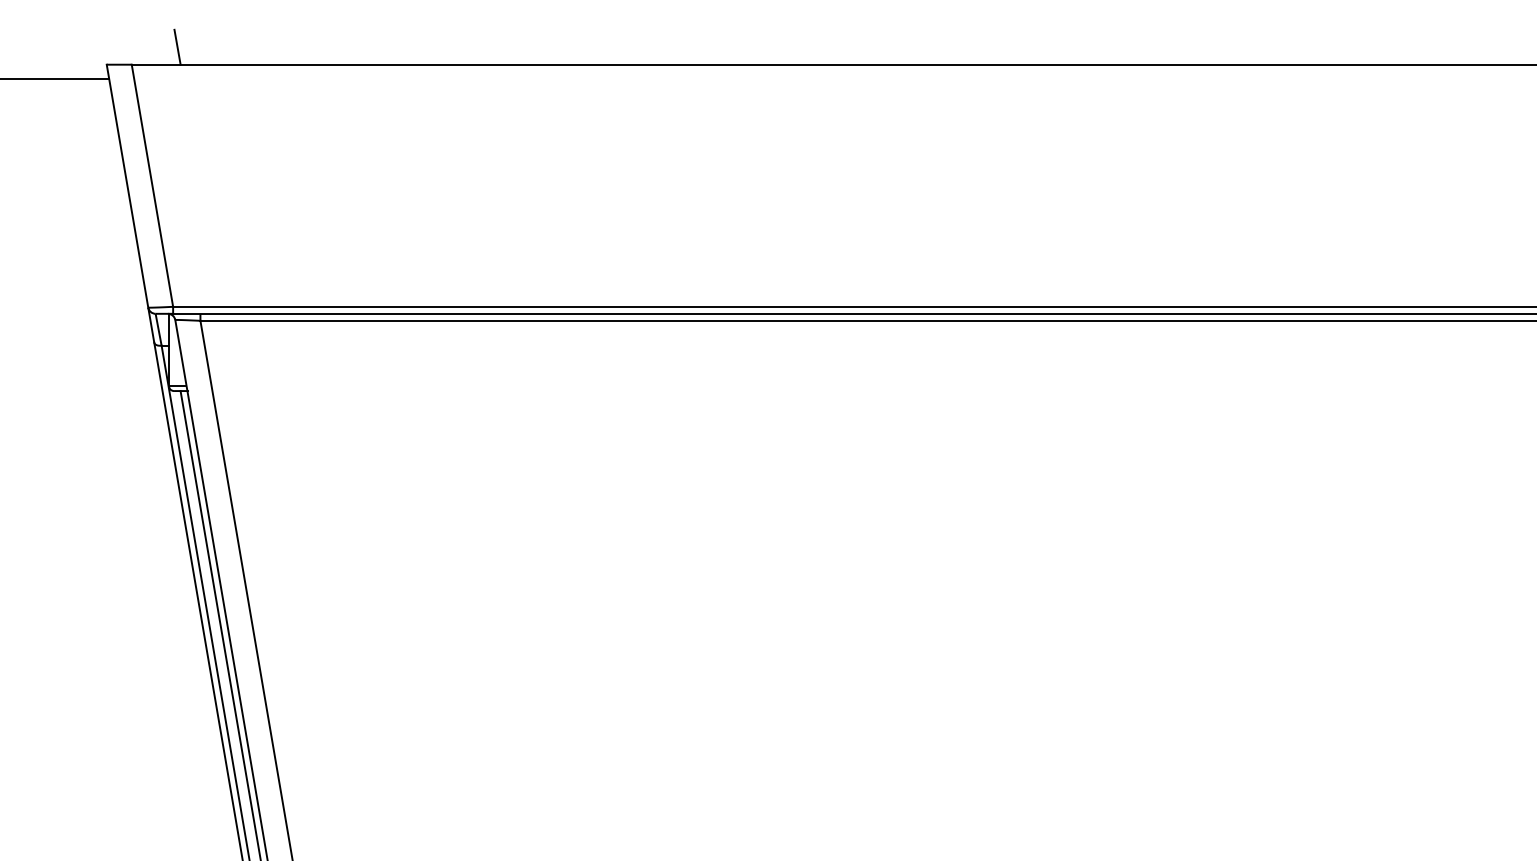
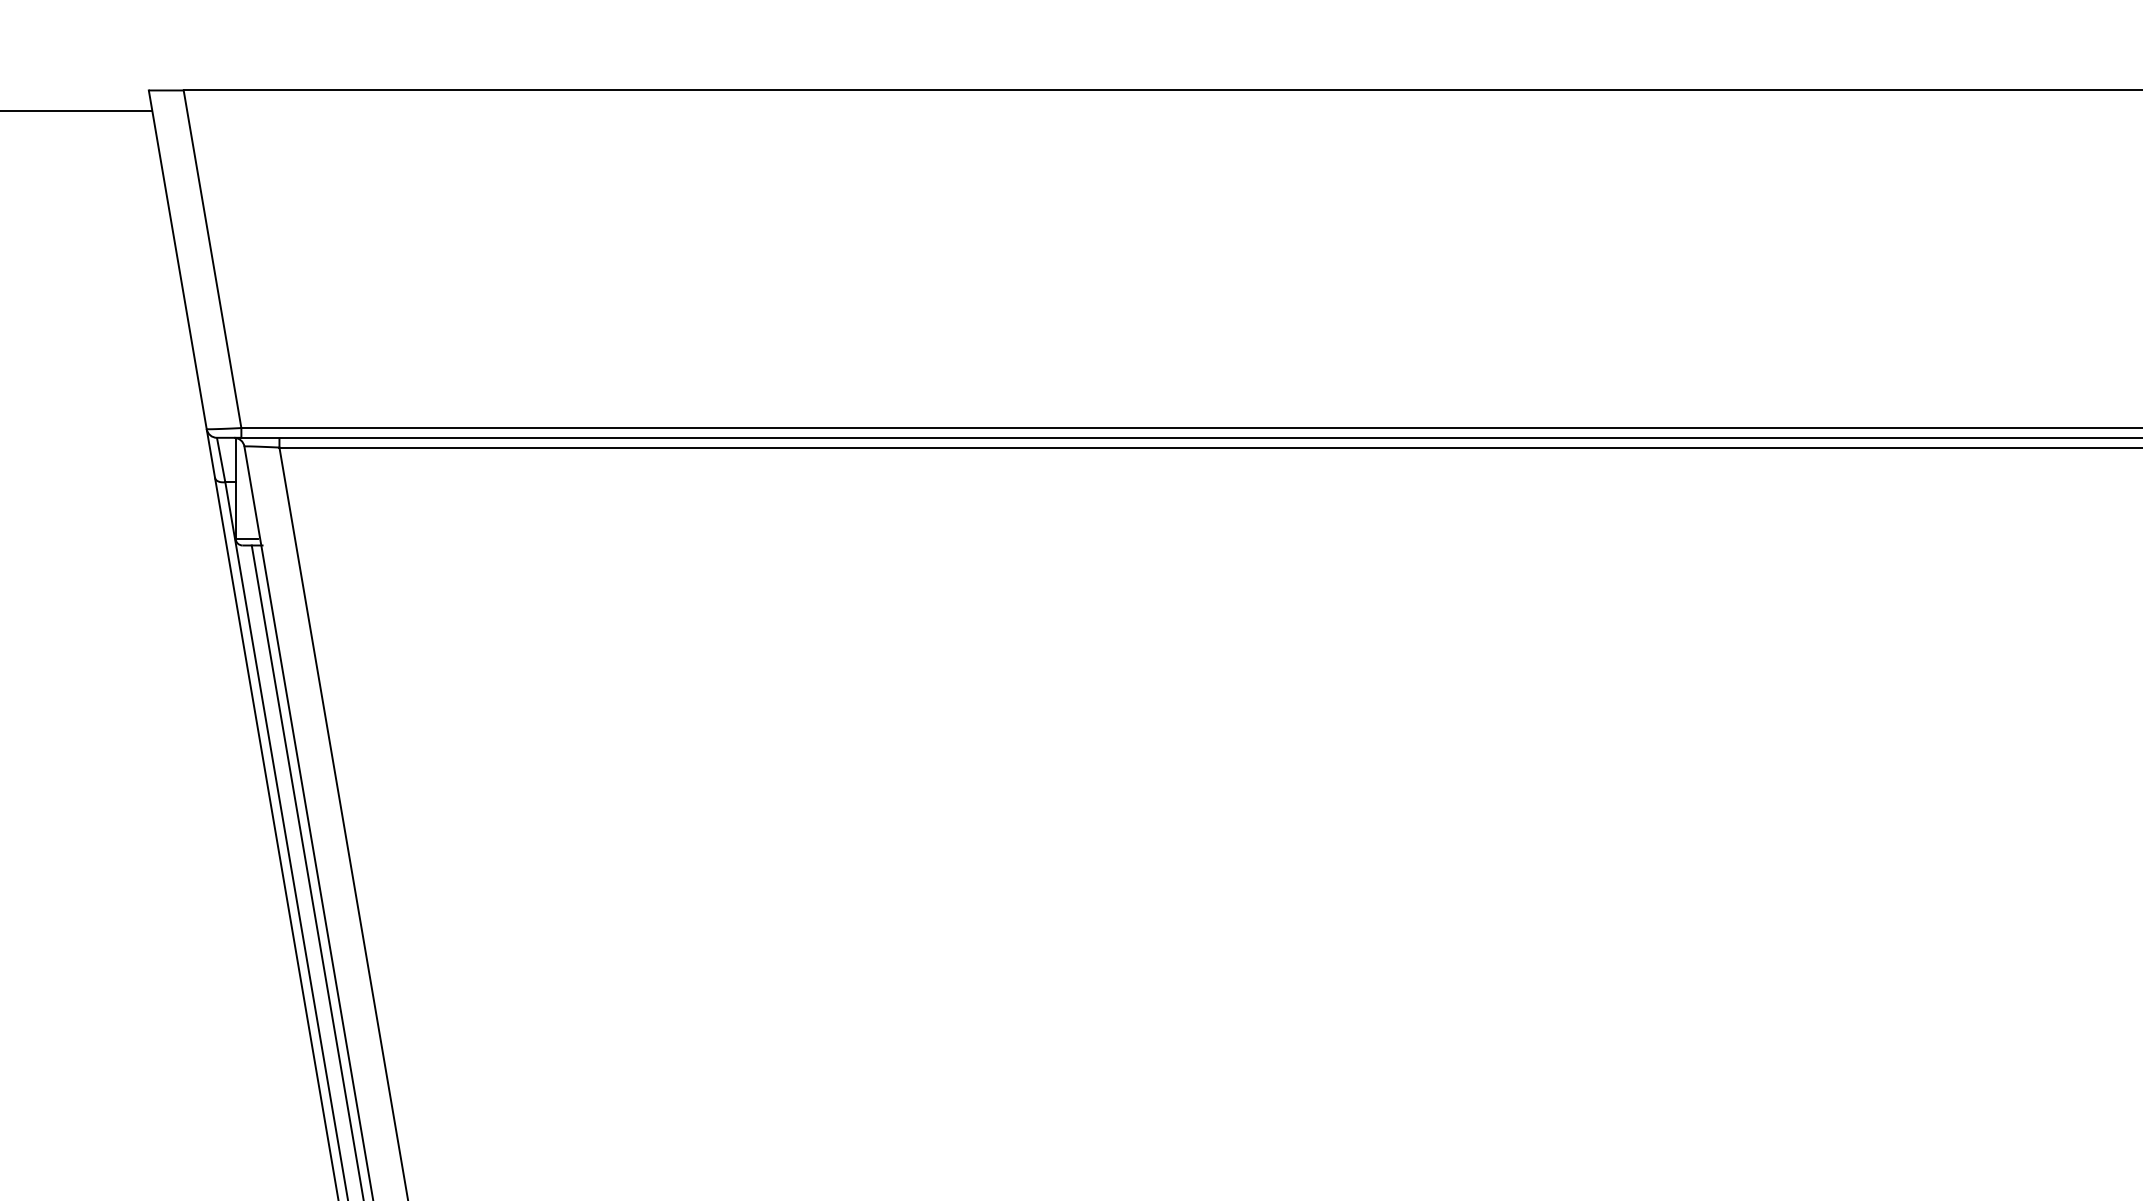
line: (177, 46) -> (247, 65), removed

